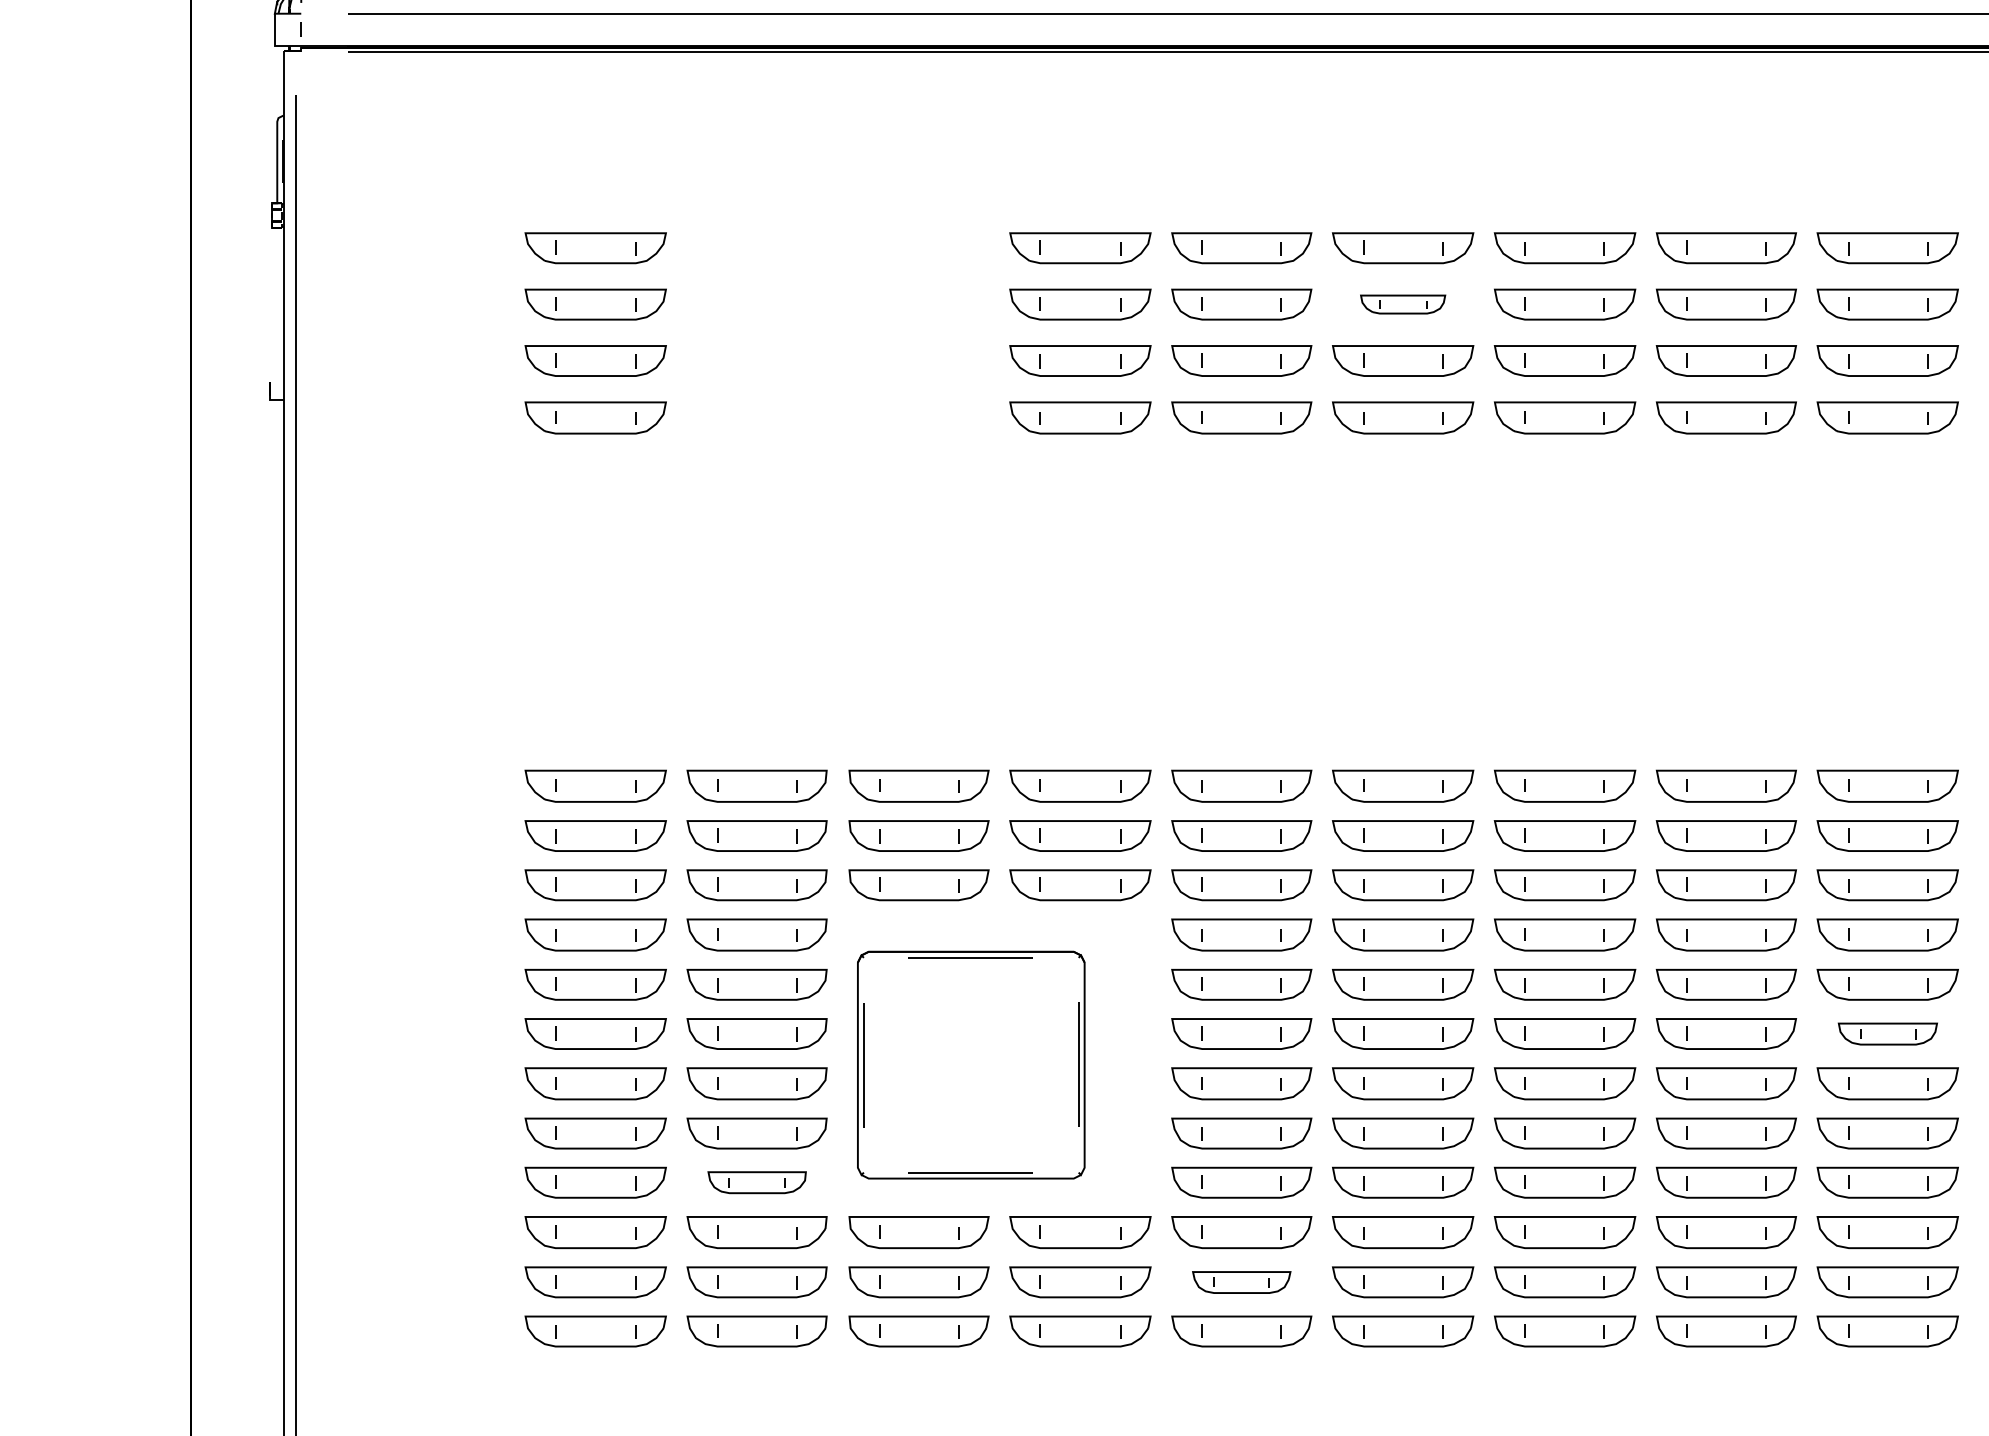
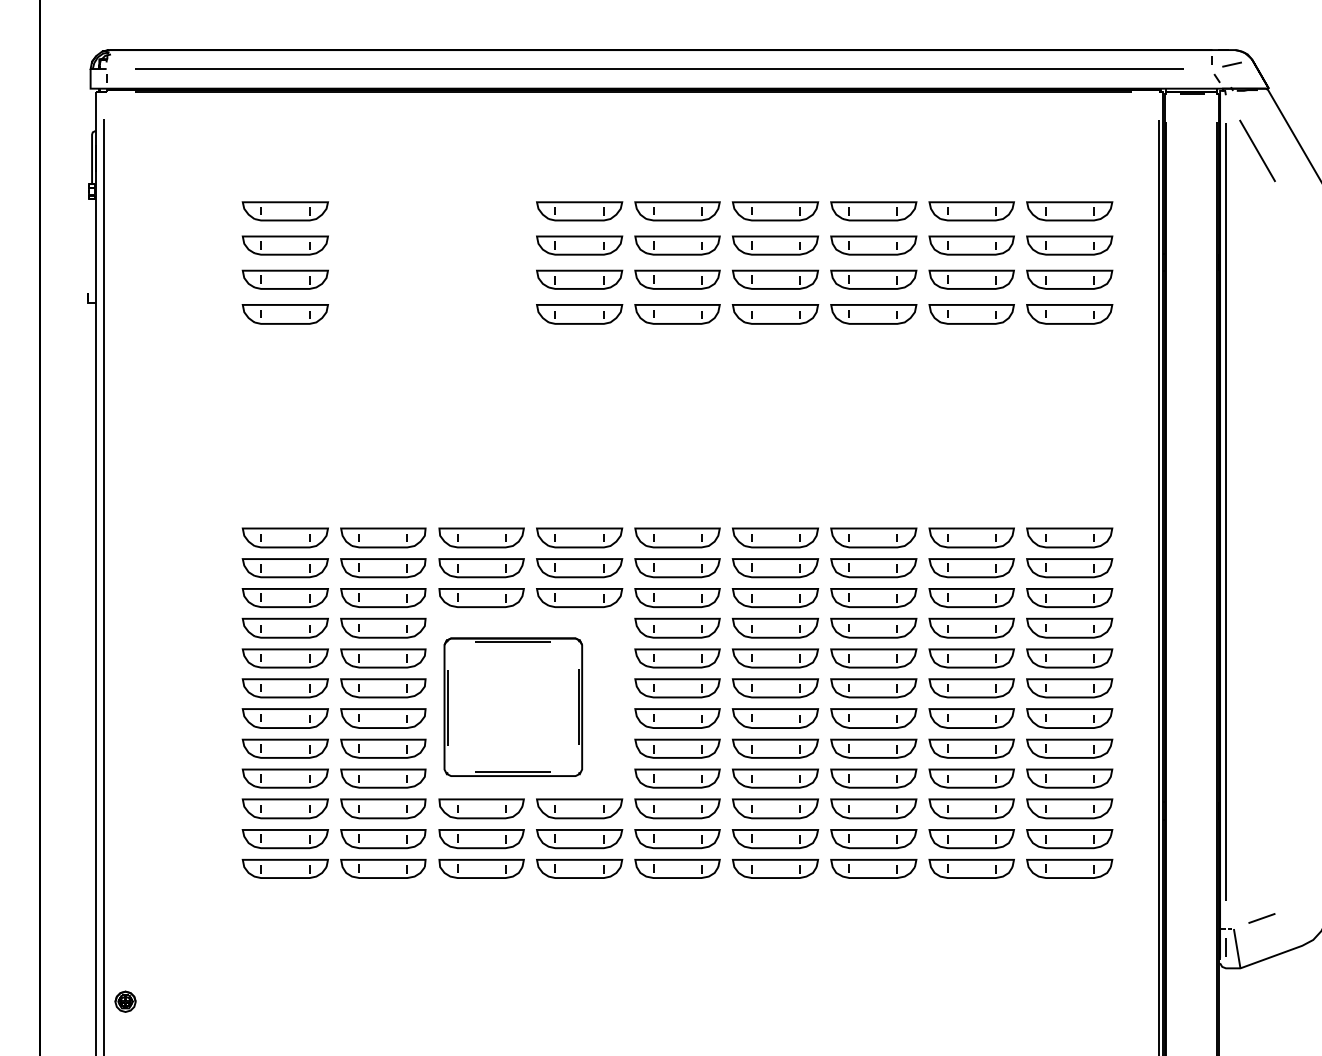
part: (1403, 304) -> (775, 245), size x1.67
part: (1887, 1034) -> (1069, 688), size x1.43
part: (757, 1182) -> (383, 778), size x1.43
part: (1241, 1283) -> (677, 839), size x1.43

